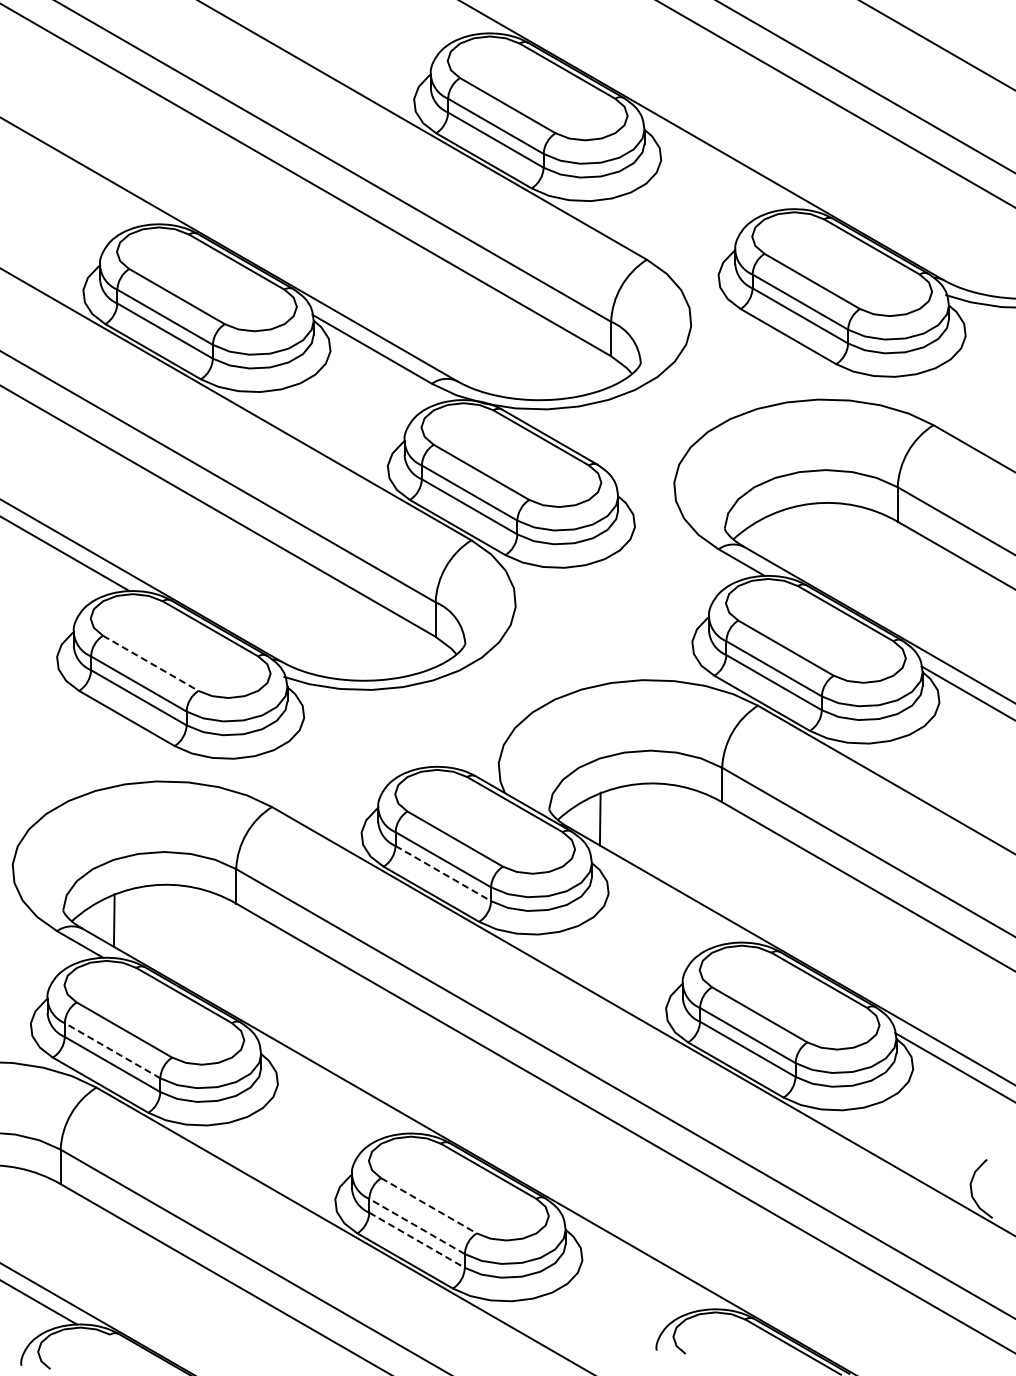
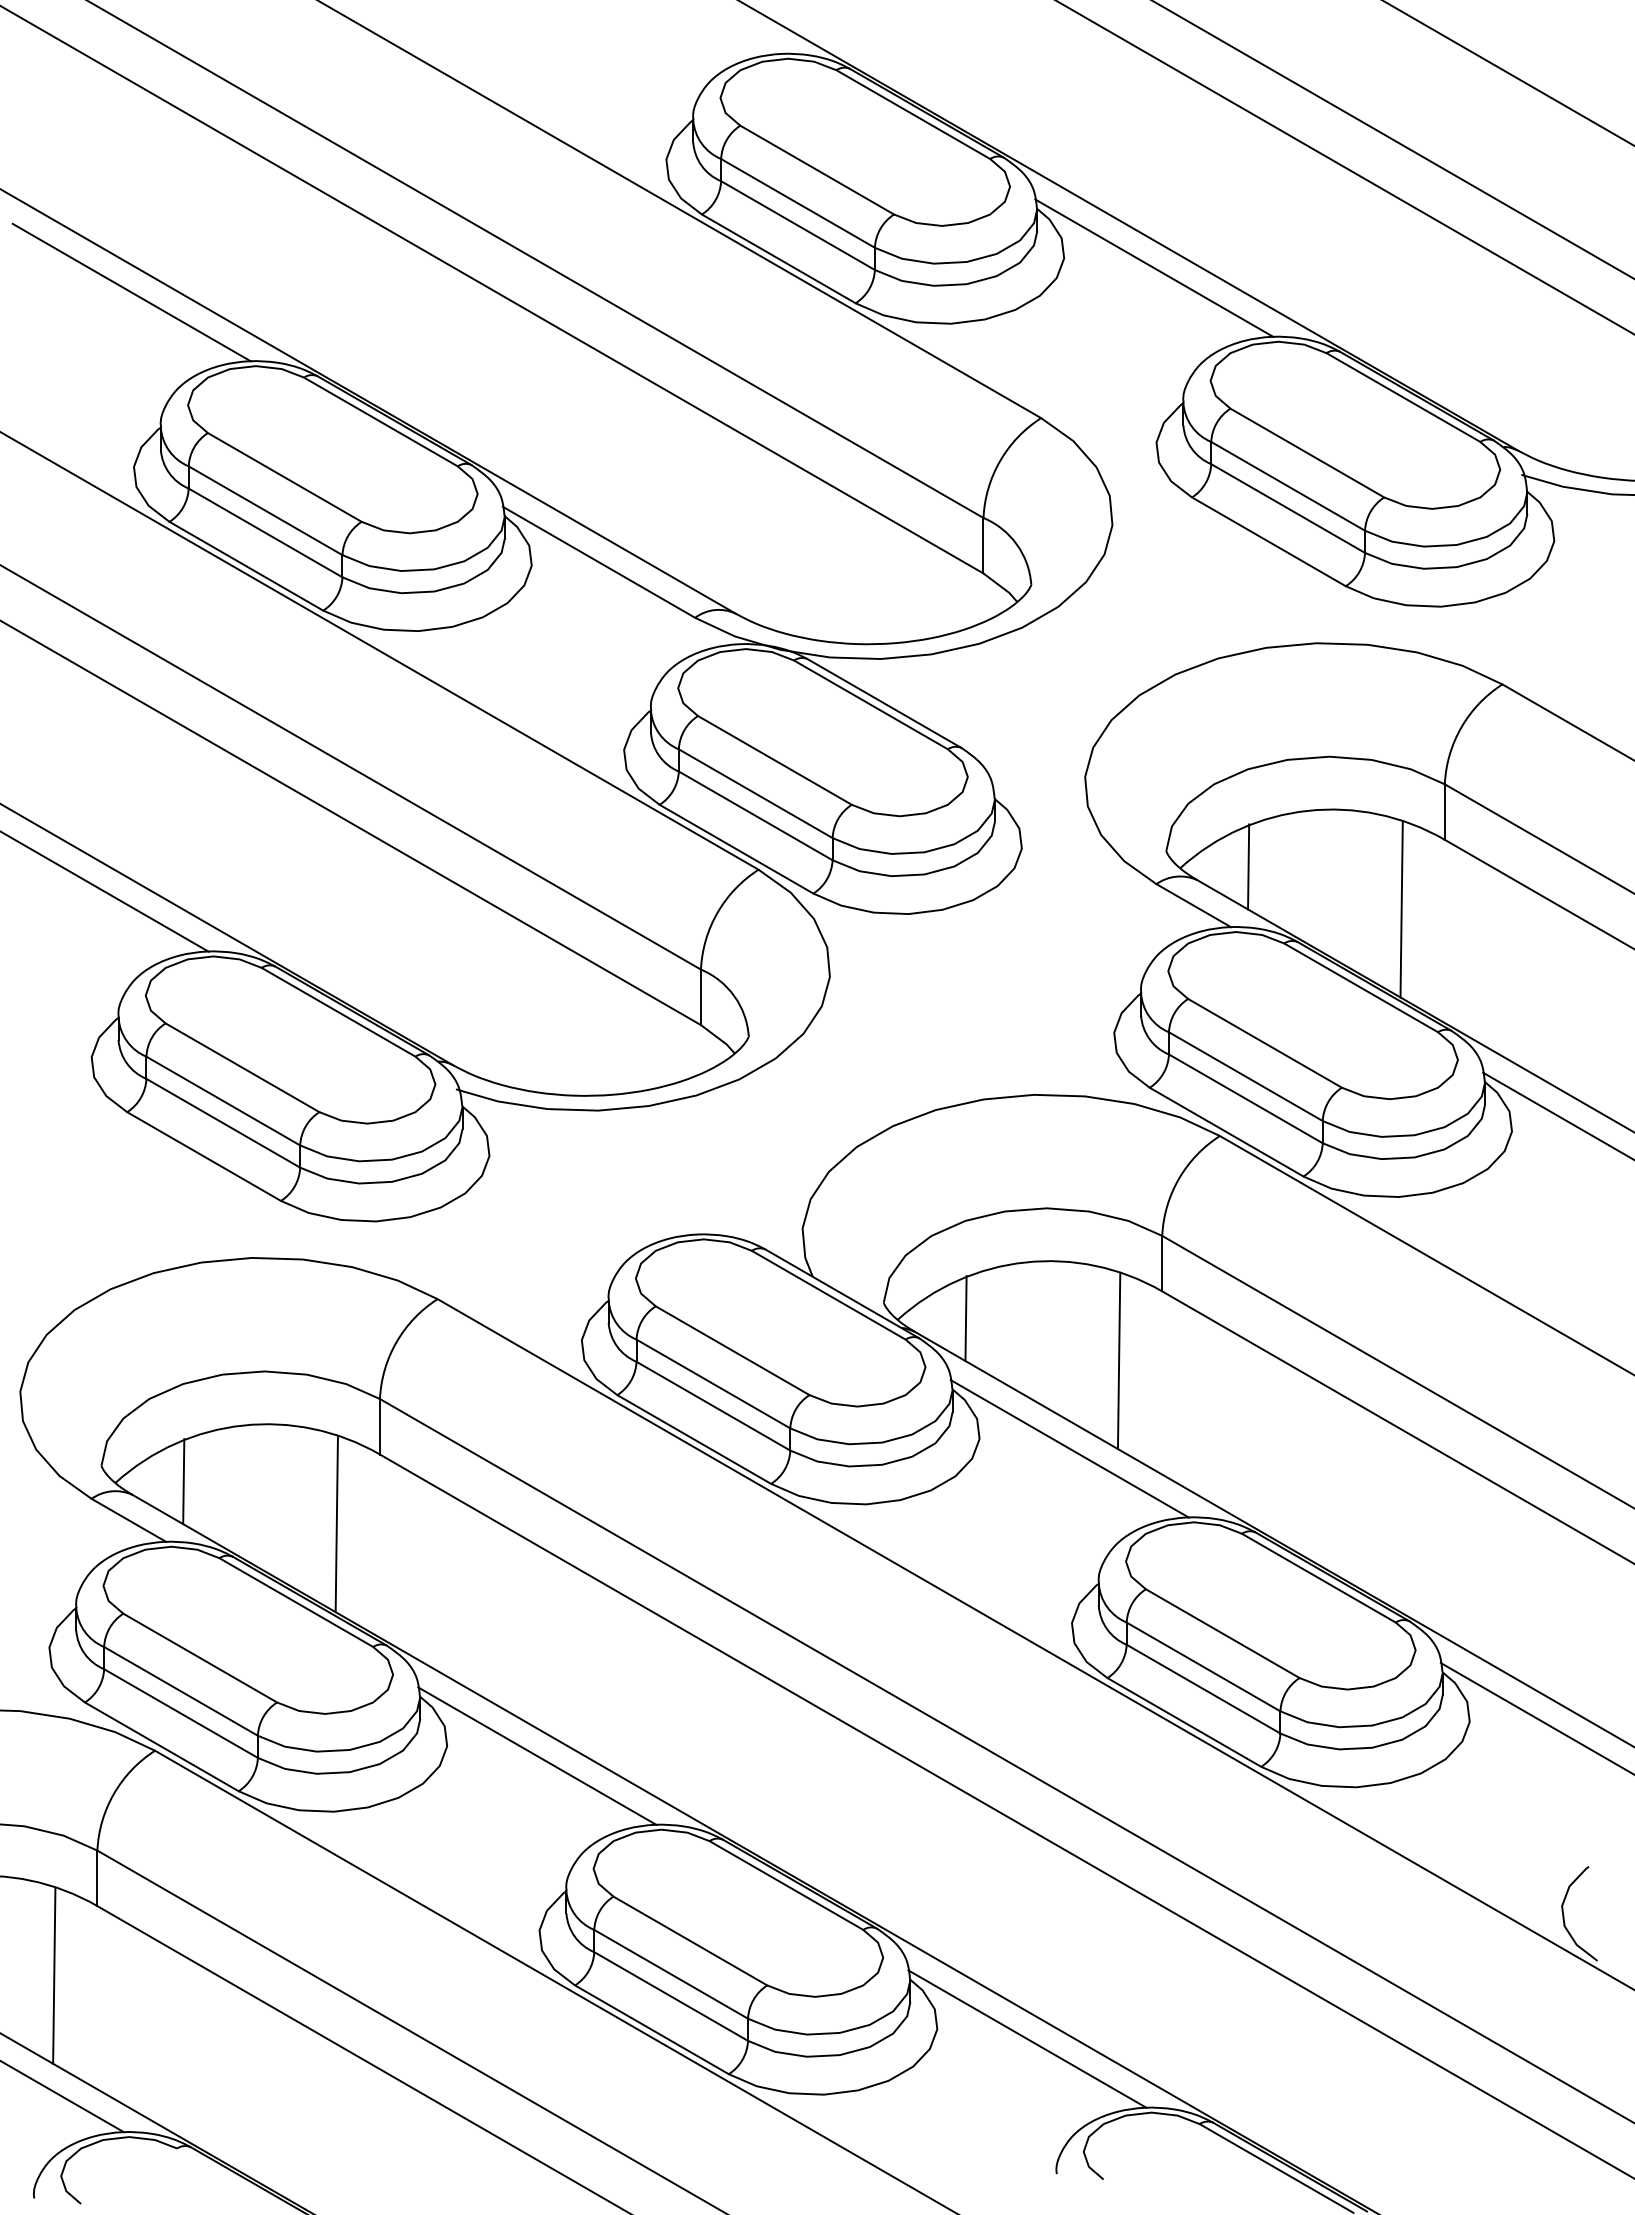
line: (717, 166) -> (1154, 268), added
line: (81, 181) -> (130, 292), added
line: (775, 538) -> (1248, 866), added
line: (870, 564) -> (1401, 908), added
line: (151, 663) -> (243, 1068), dashed -> solid
line: (695, 845) -> (1119, 1361), added
line: (443, 873) -> (713, 1406), dashed -> solid
line: (664, 899) -> (1069, 1447), added
line: (209, 946) -> (337, 1523), added
line: (112, 1050) -> (180, 1691), dashed -> solid
line: (333, 1090) -> (536, 1755), added
line: (429, 1206) -> (691, 1942), dashed -> solid
line: (416, 1226) -> (670, 1974), dashed -> solid
line: (33, 1227) -> (53, 1975), added
line: (417, 1240) -> (671, 1996), dashed -> solid
line: (638, 1266) -> (1027, 2038), added

